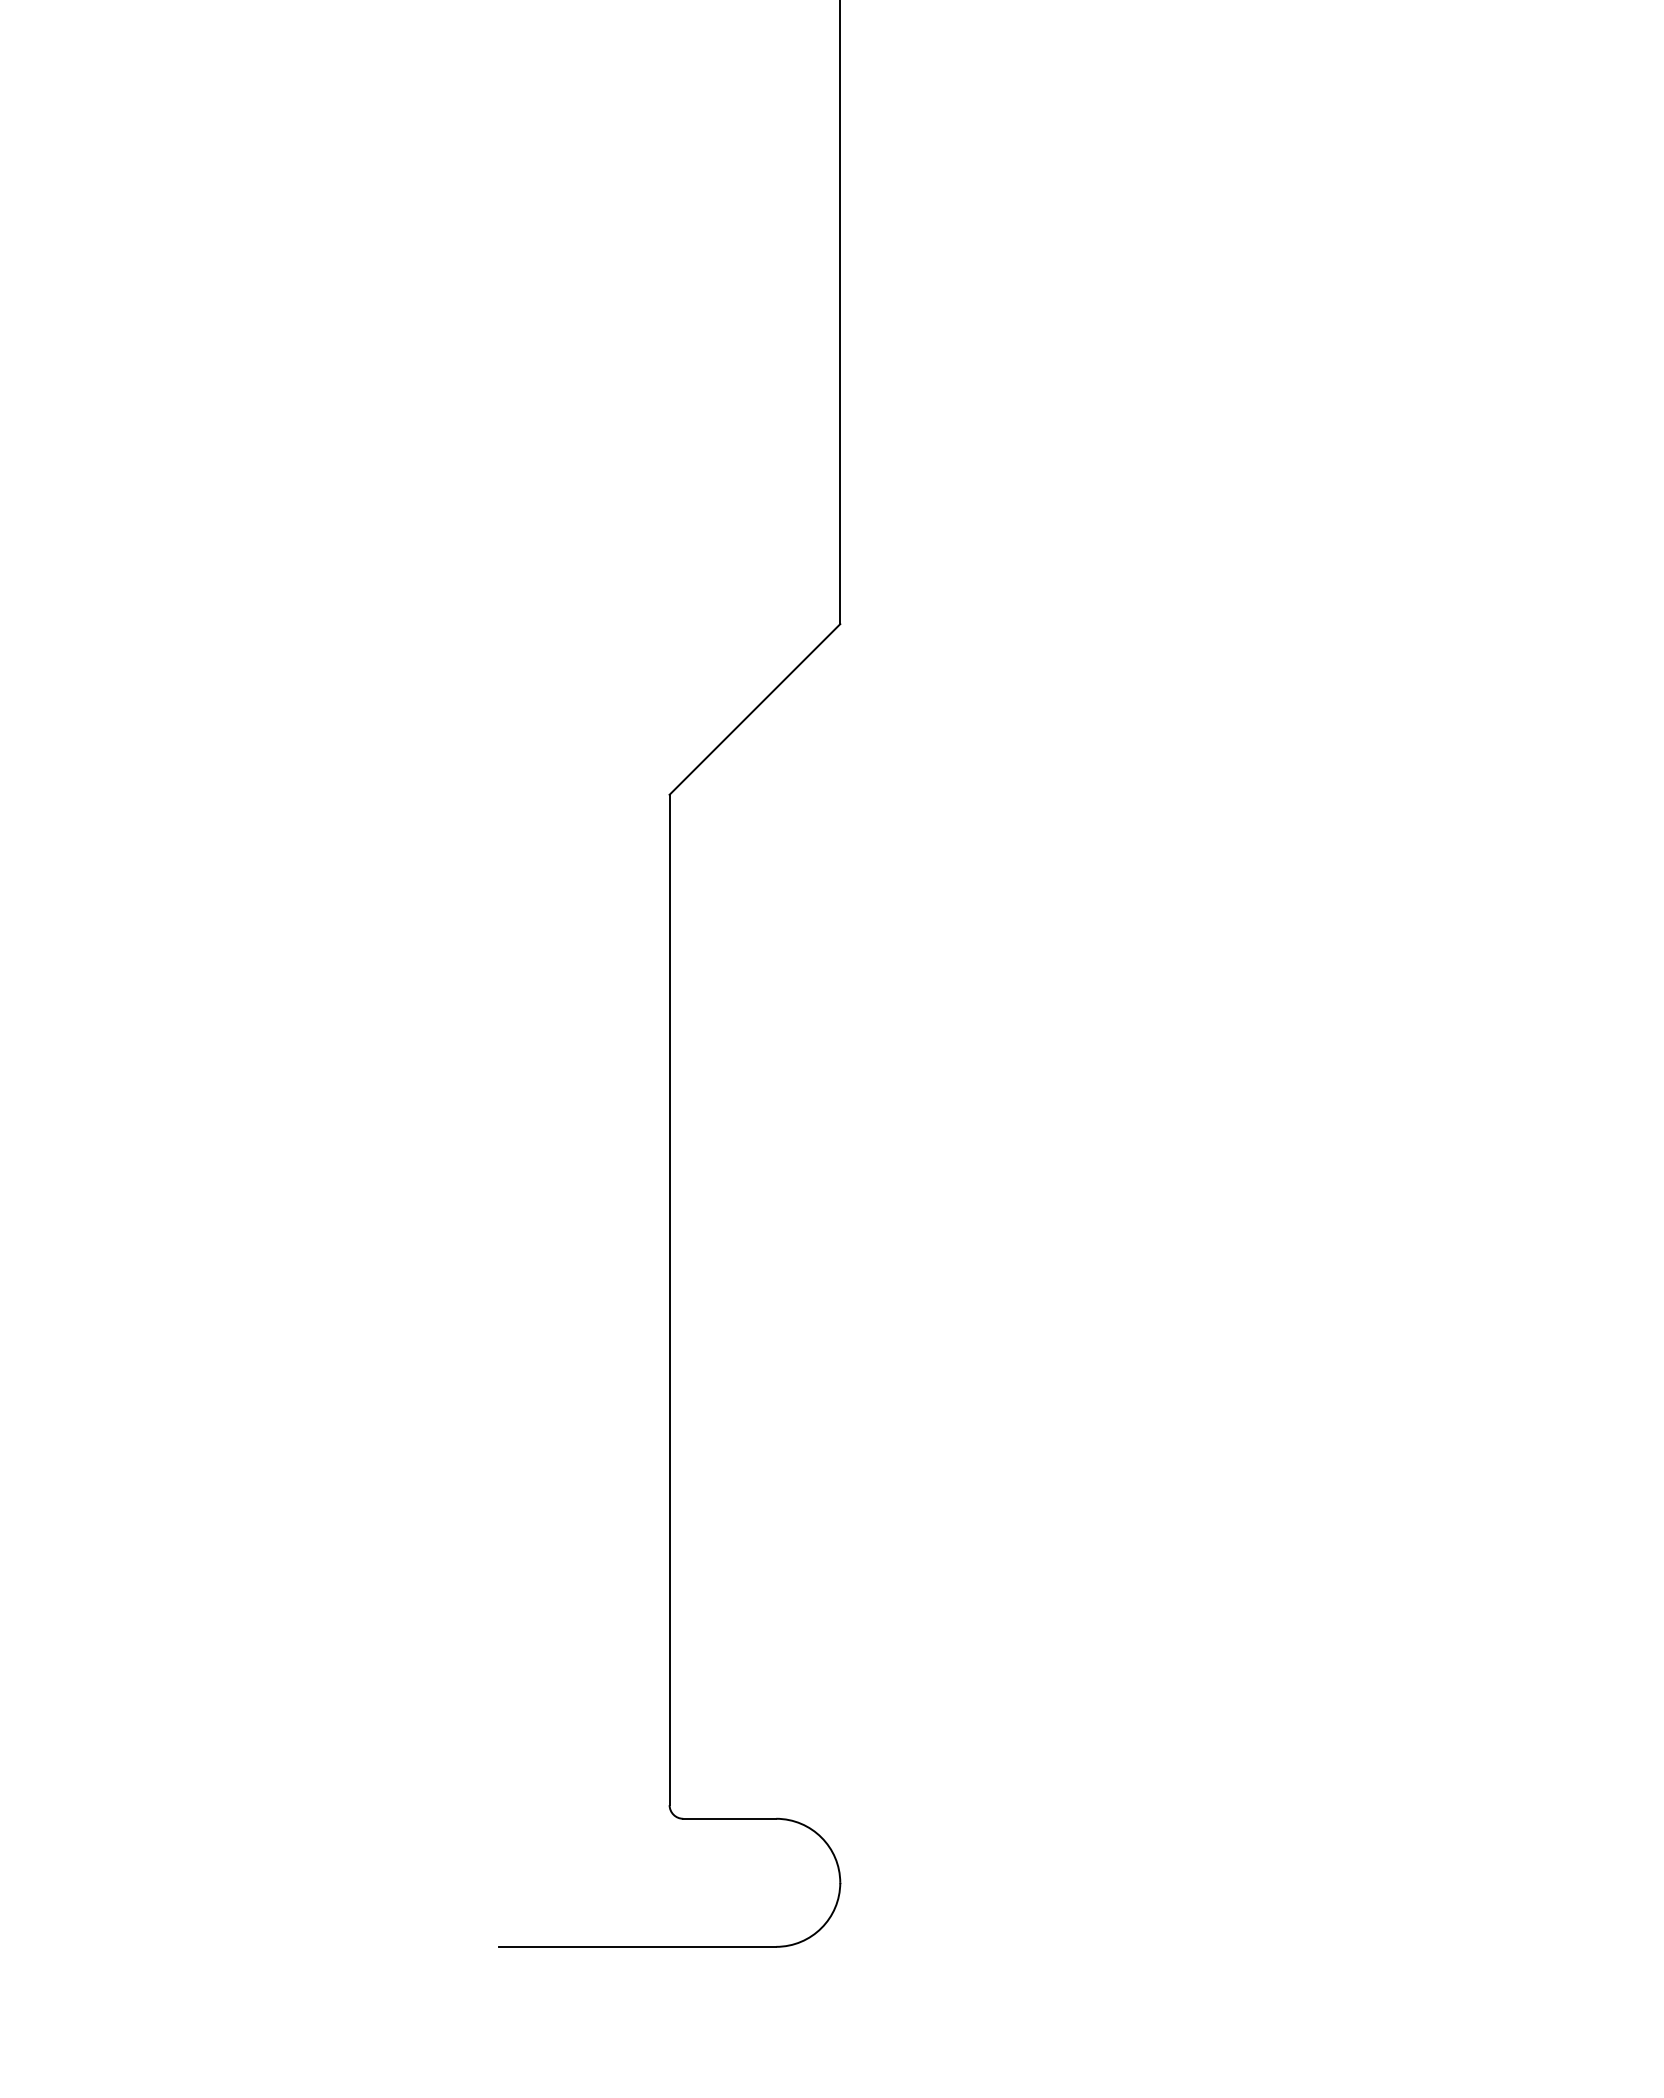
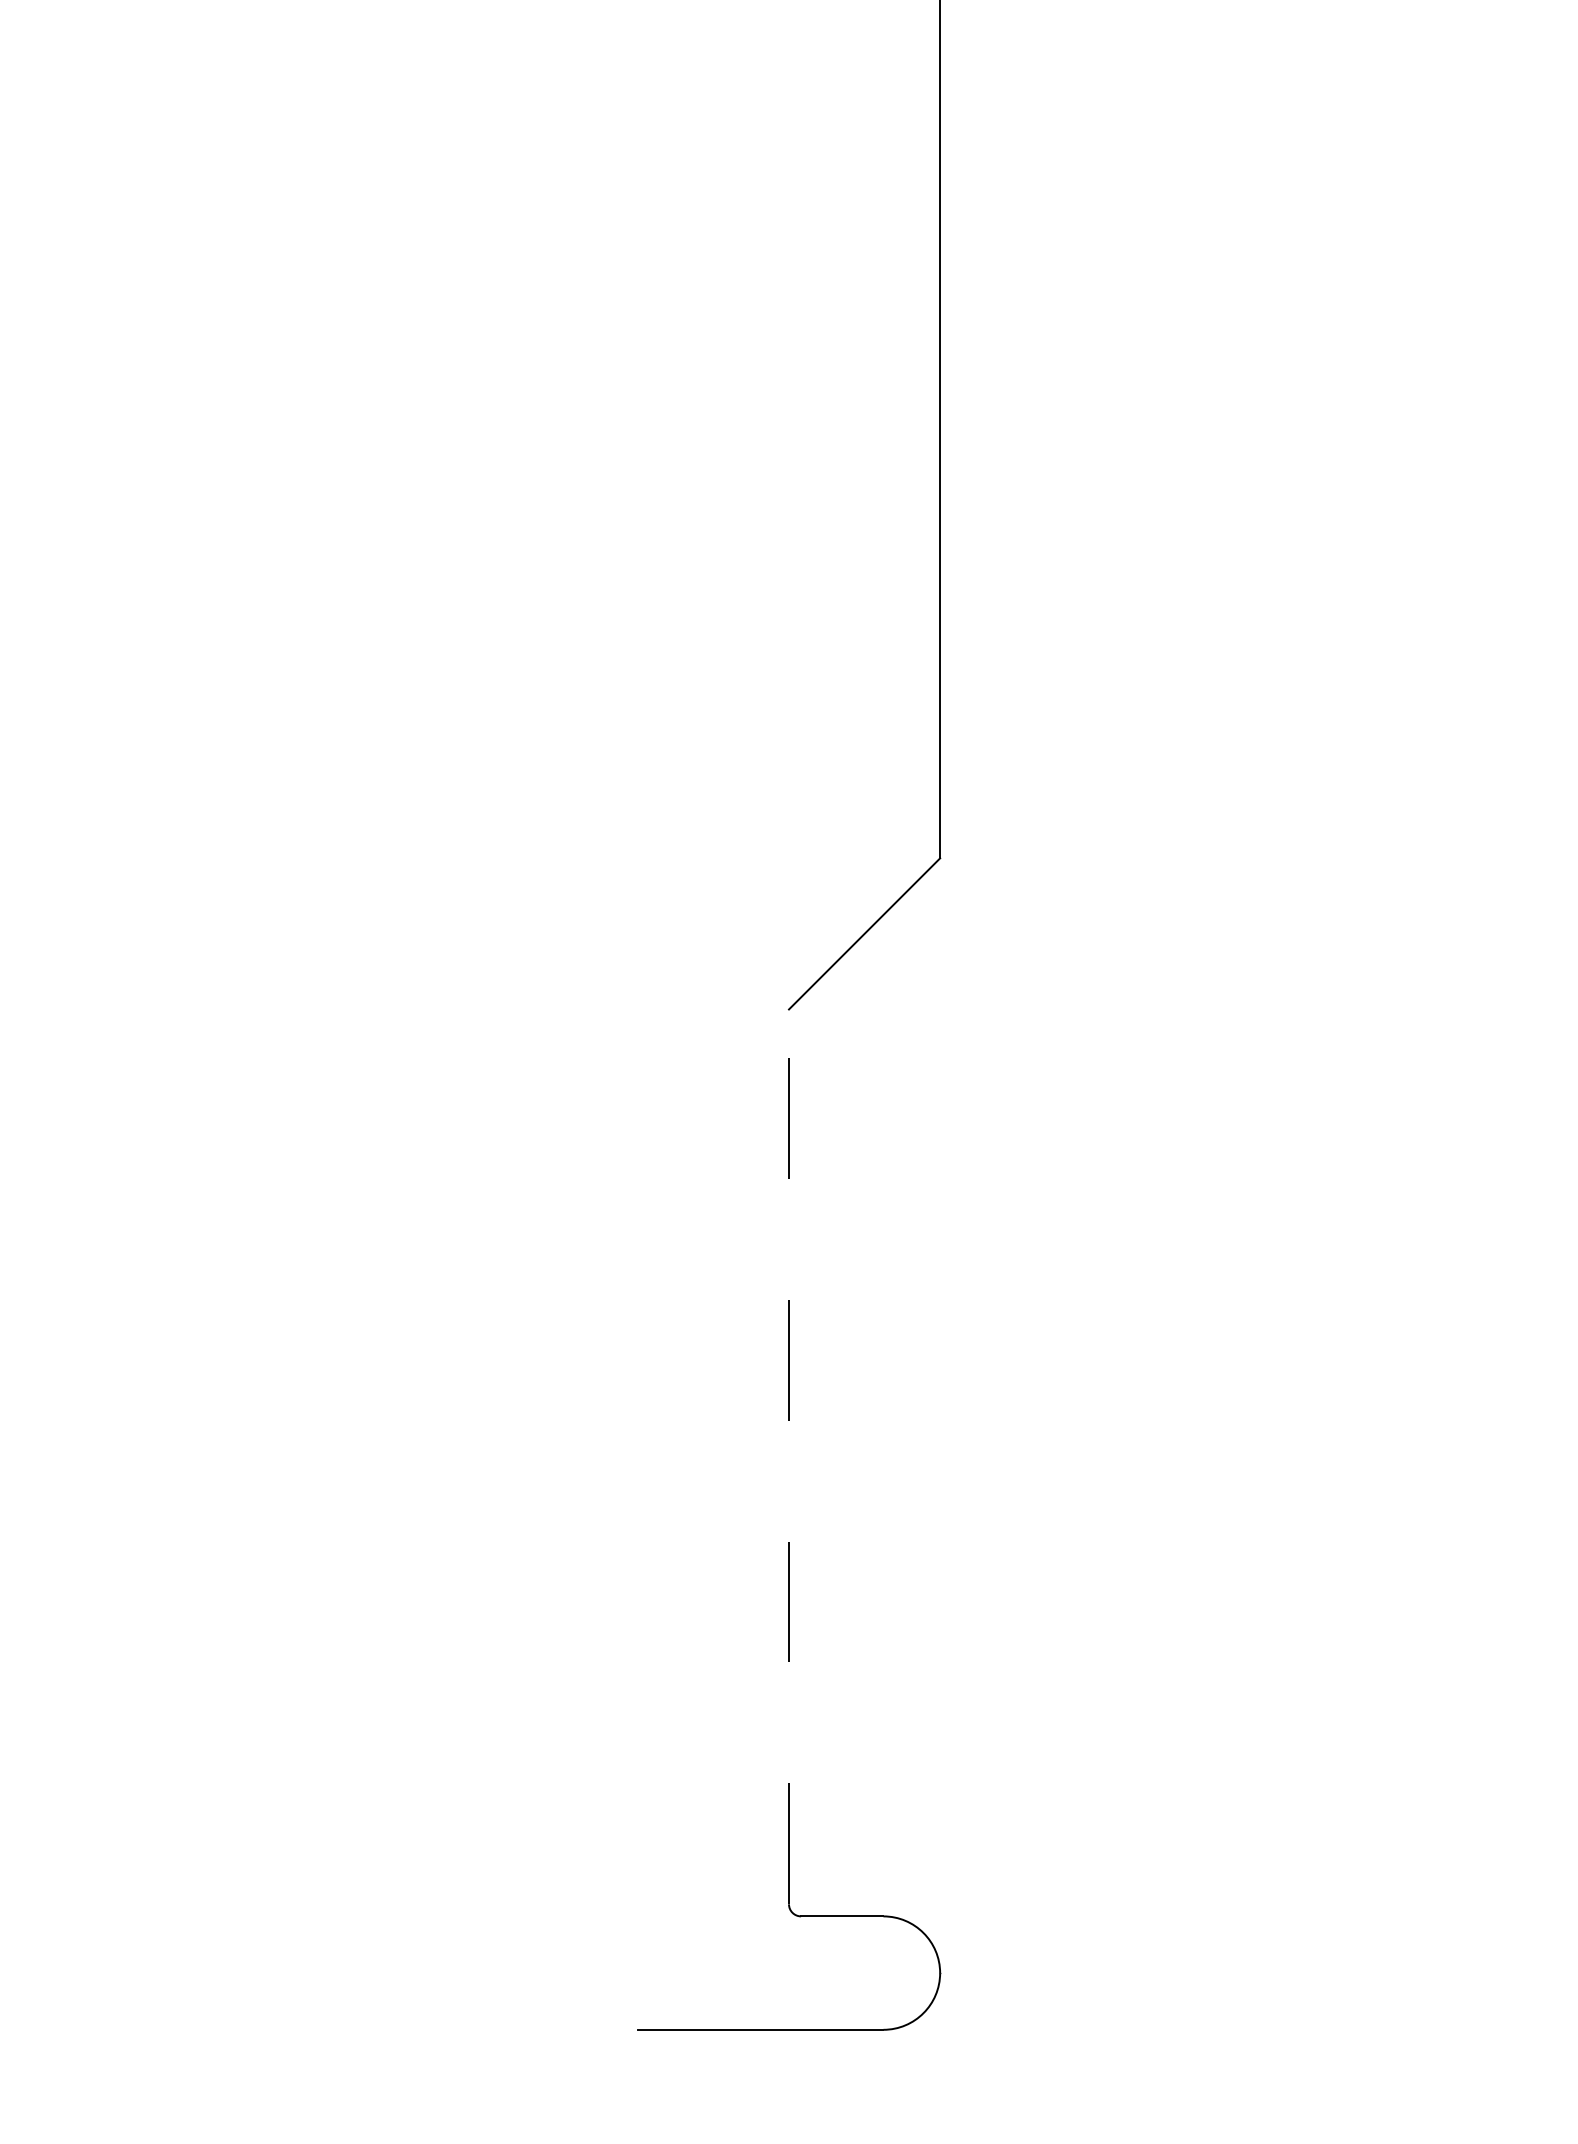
line: (670, 1299) -> (789, 1456), solid -> dashed

